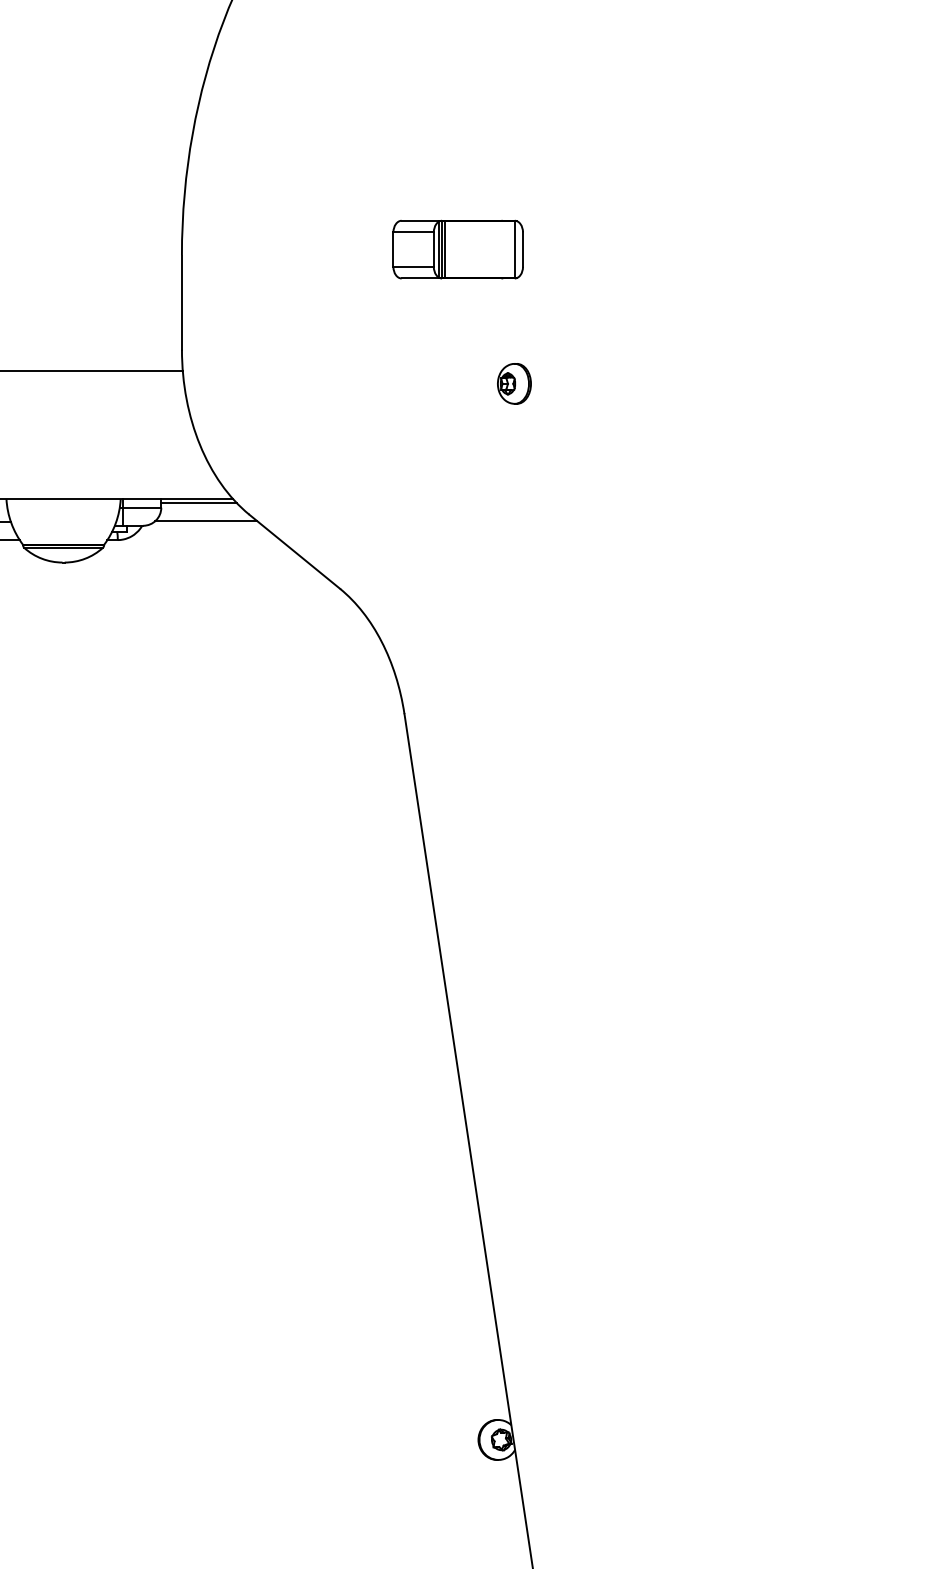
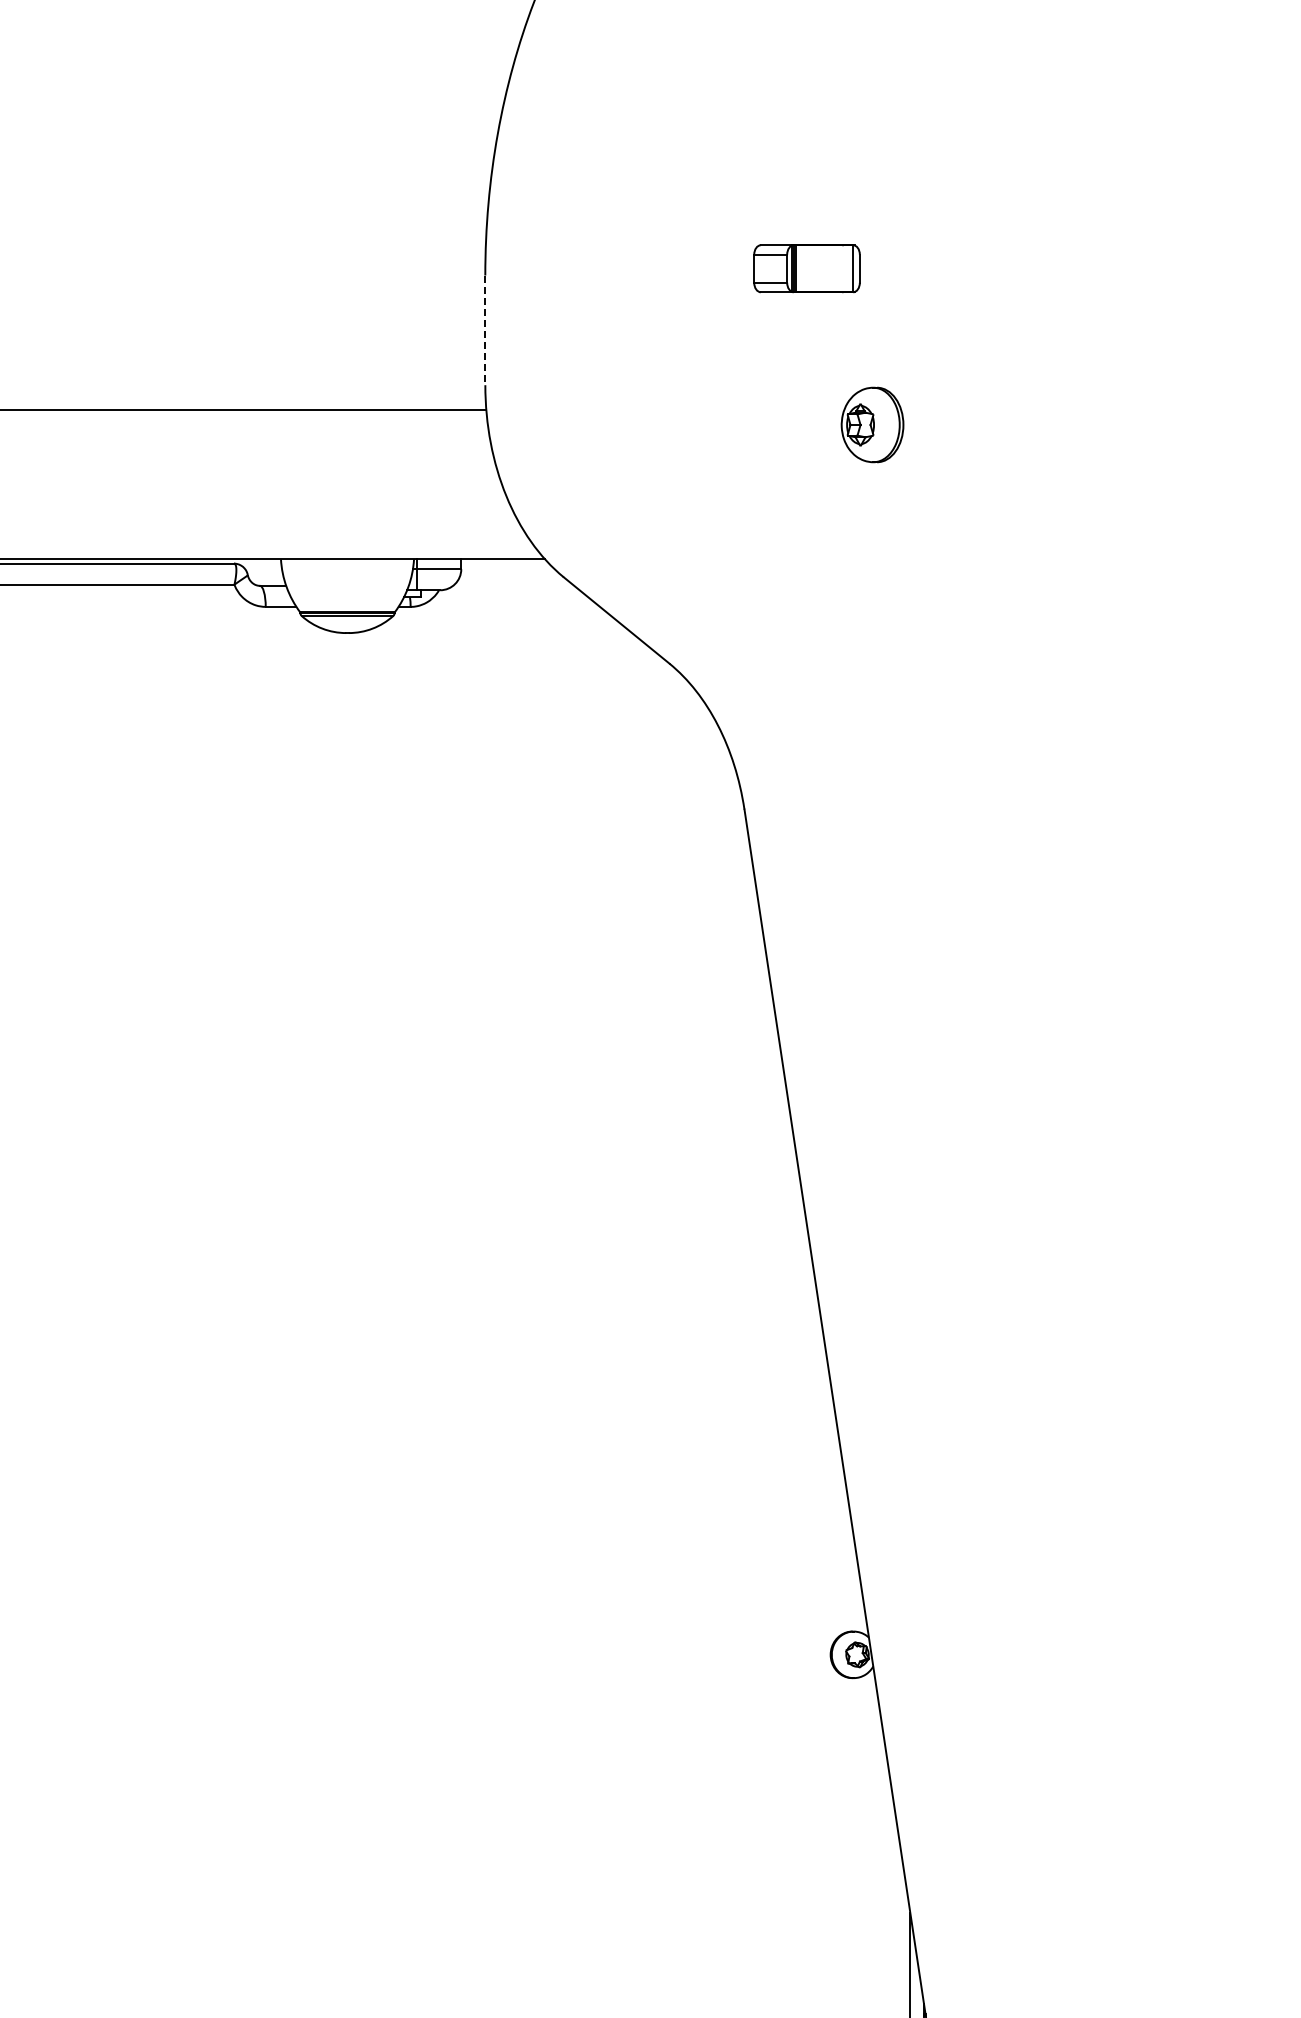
part: (457, 249) -> (806, 268), size x0.7
line: (182, 302) -> (485, 330), solid -> dashed
part: (514, 383) -> (872, 424), size x1.6
line: (199, 502) -> (505, 563), removed
line: (206, 520) -> (513, 584), removed

